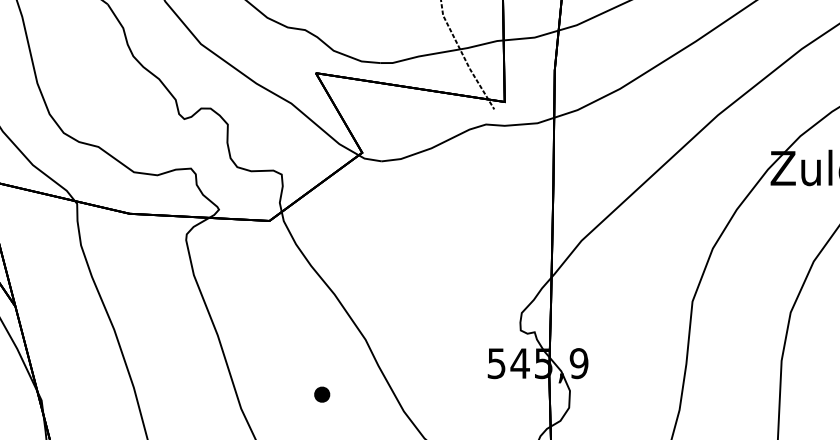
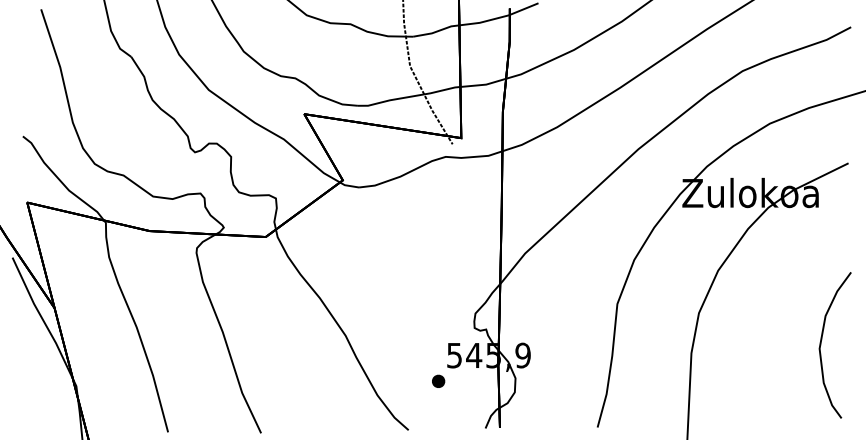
part: (322, 393) -> (438, 380), moved

